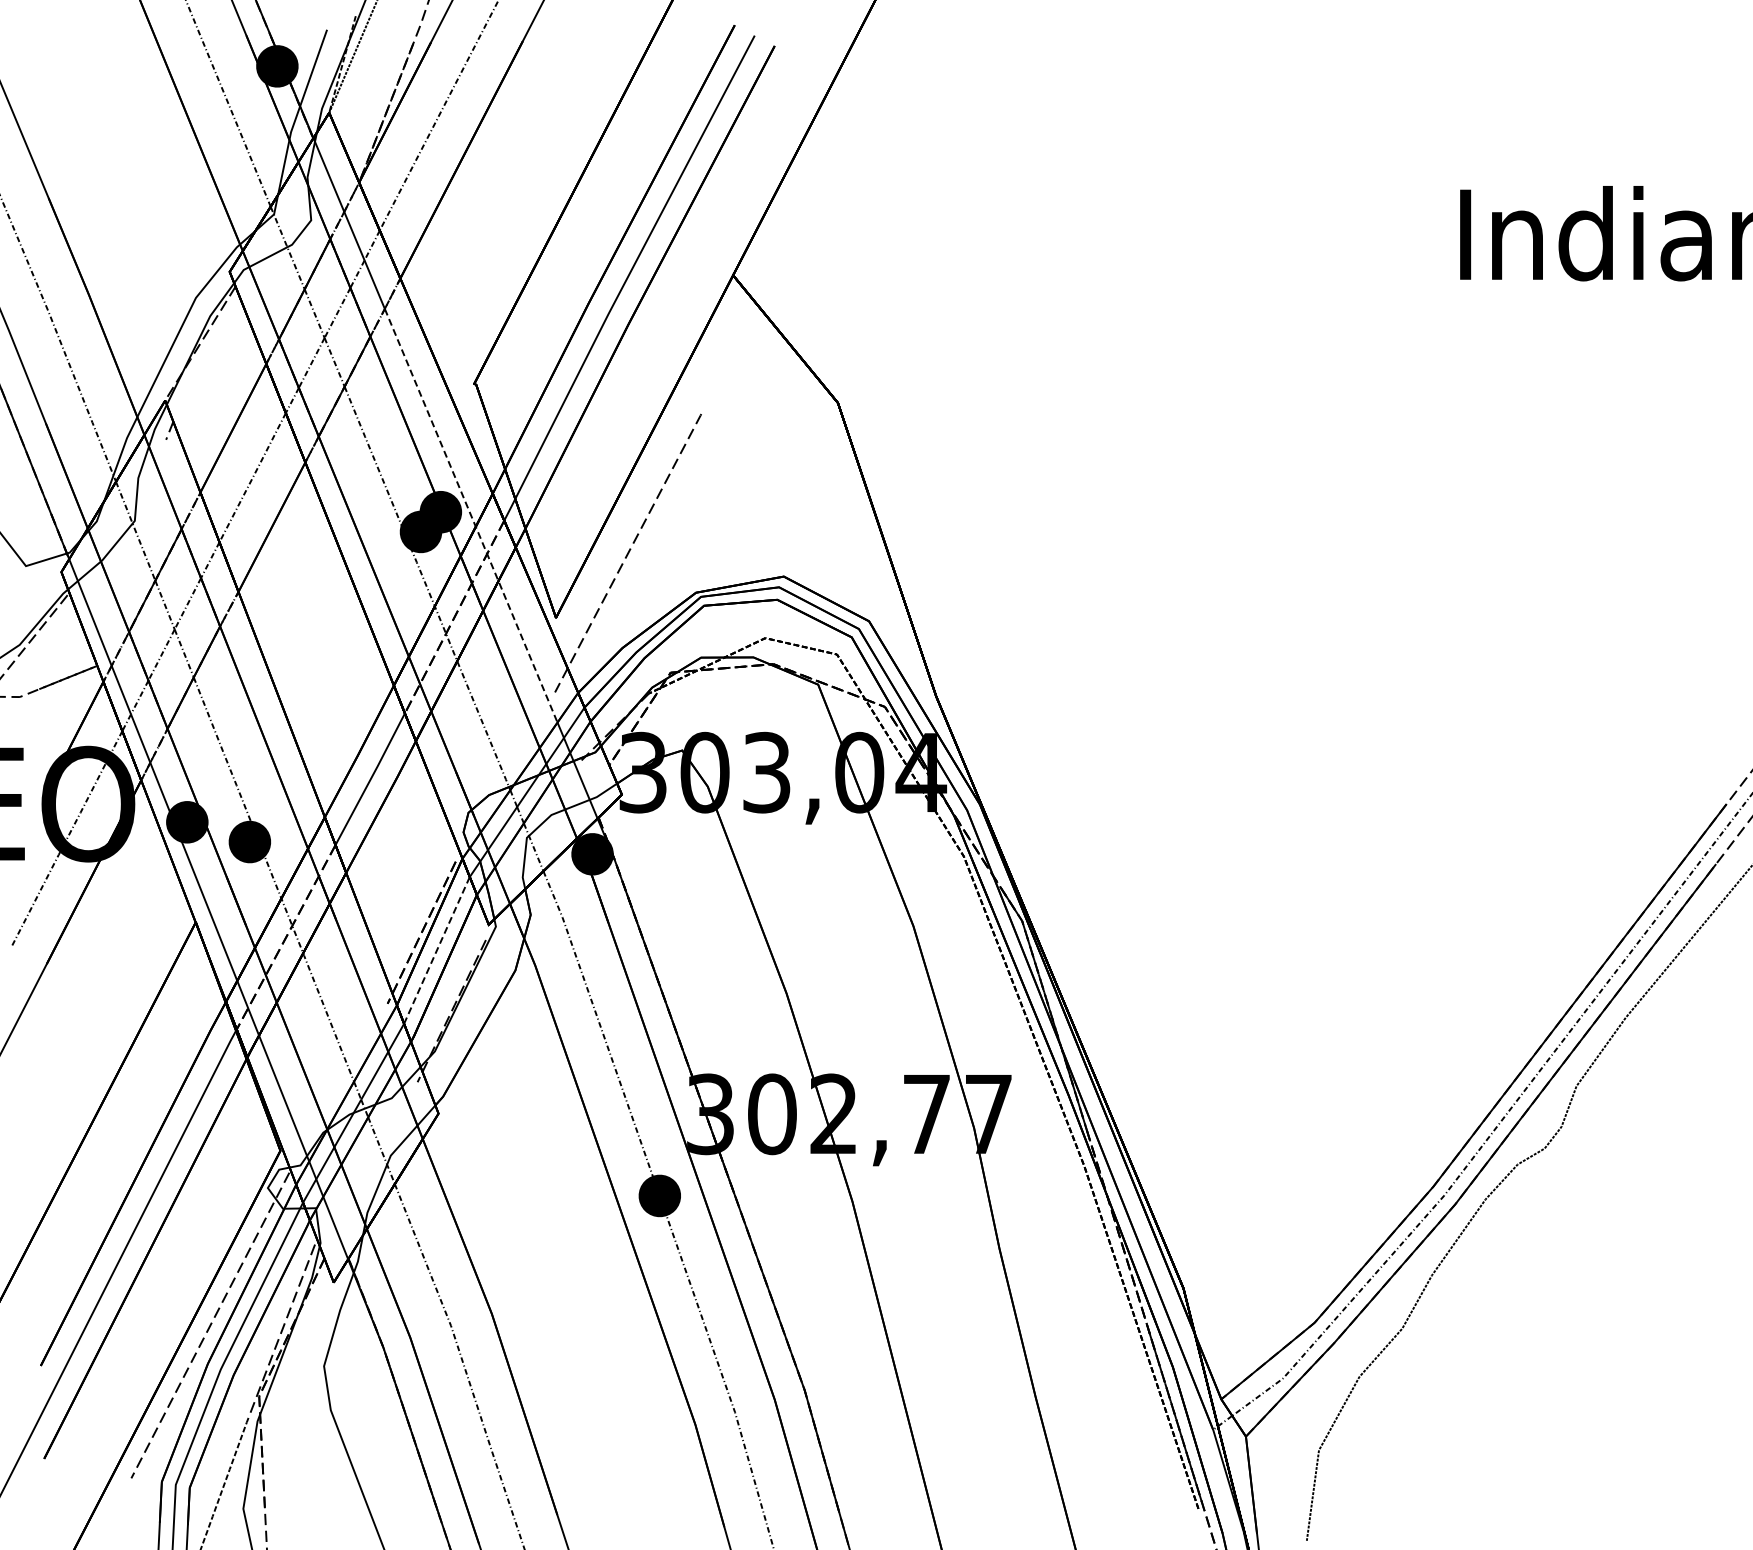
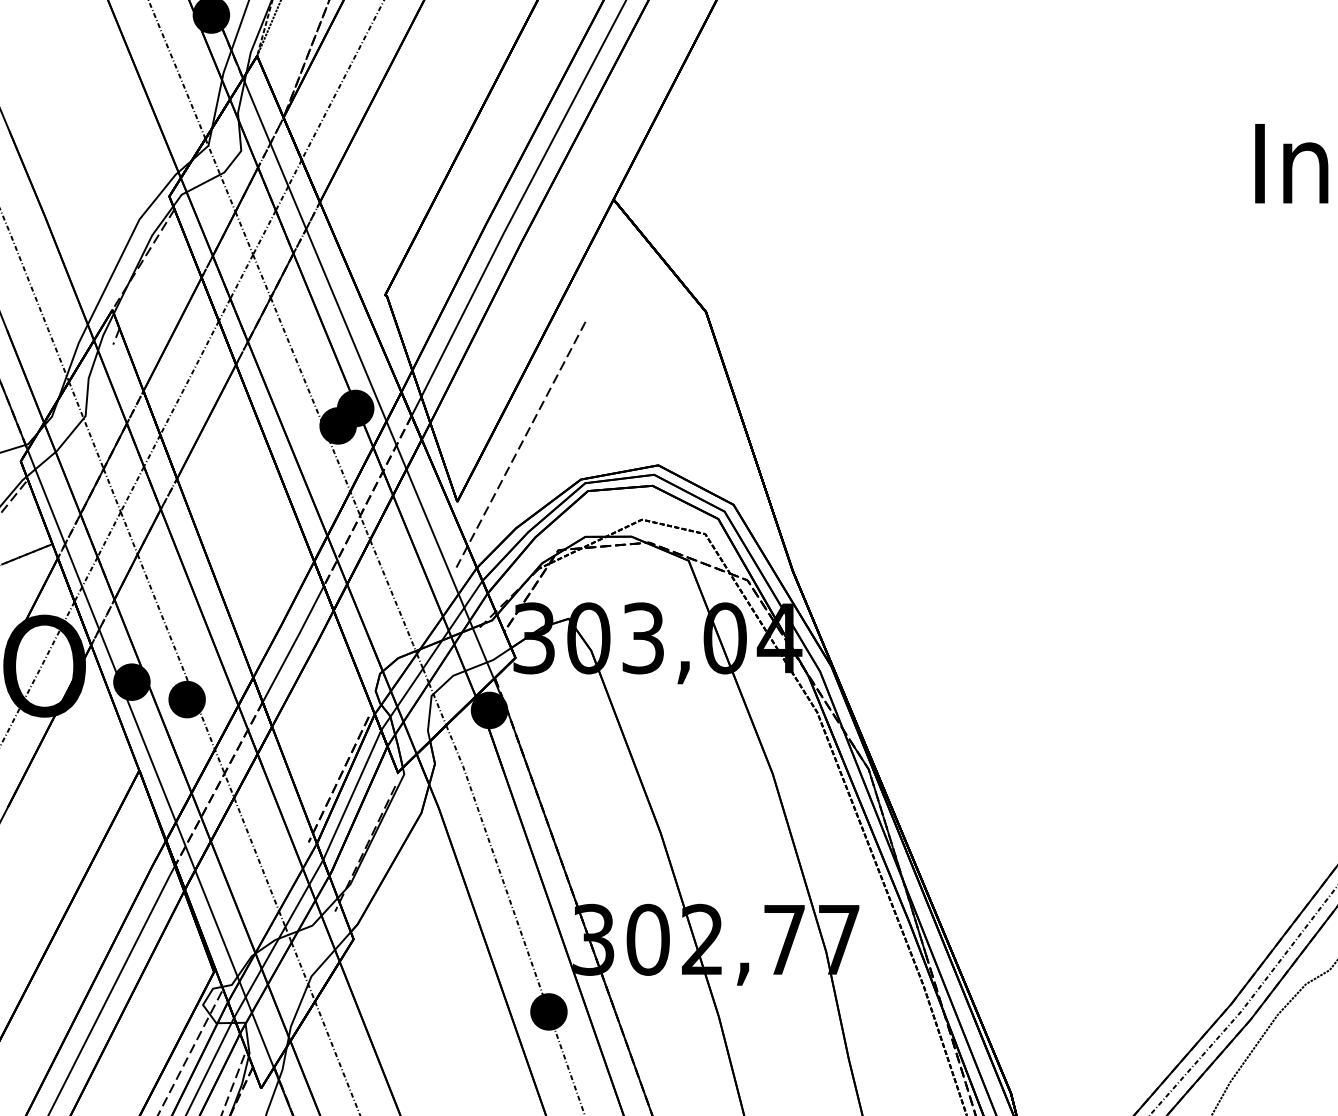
line: (471, 516) -> (382, 412), dashed -> solid
line: (436, 950) -> (351, 795), dashed -> solid

